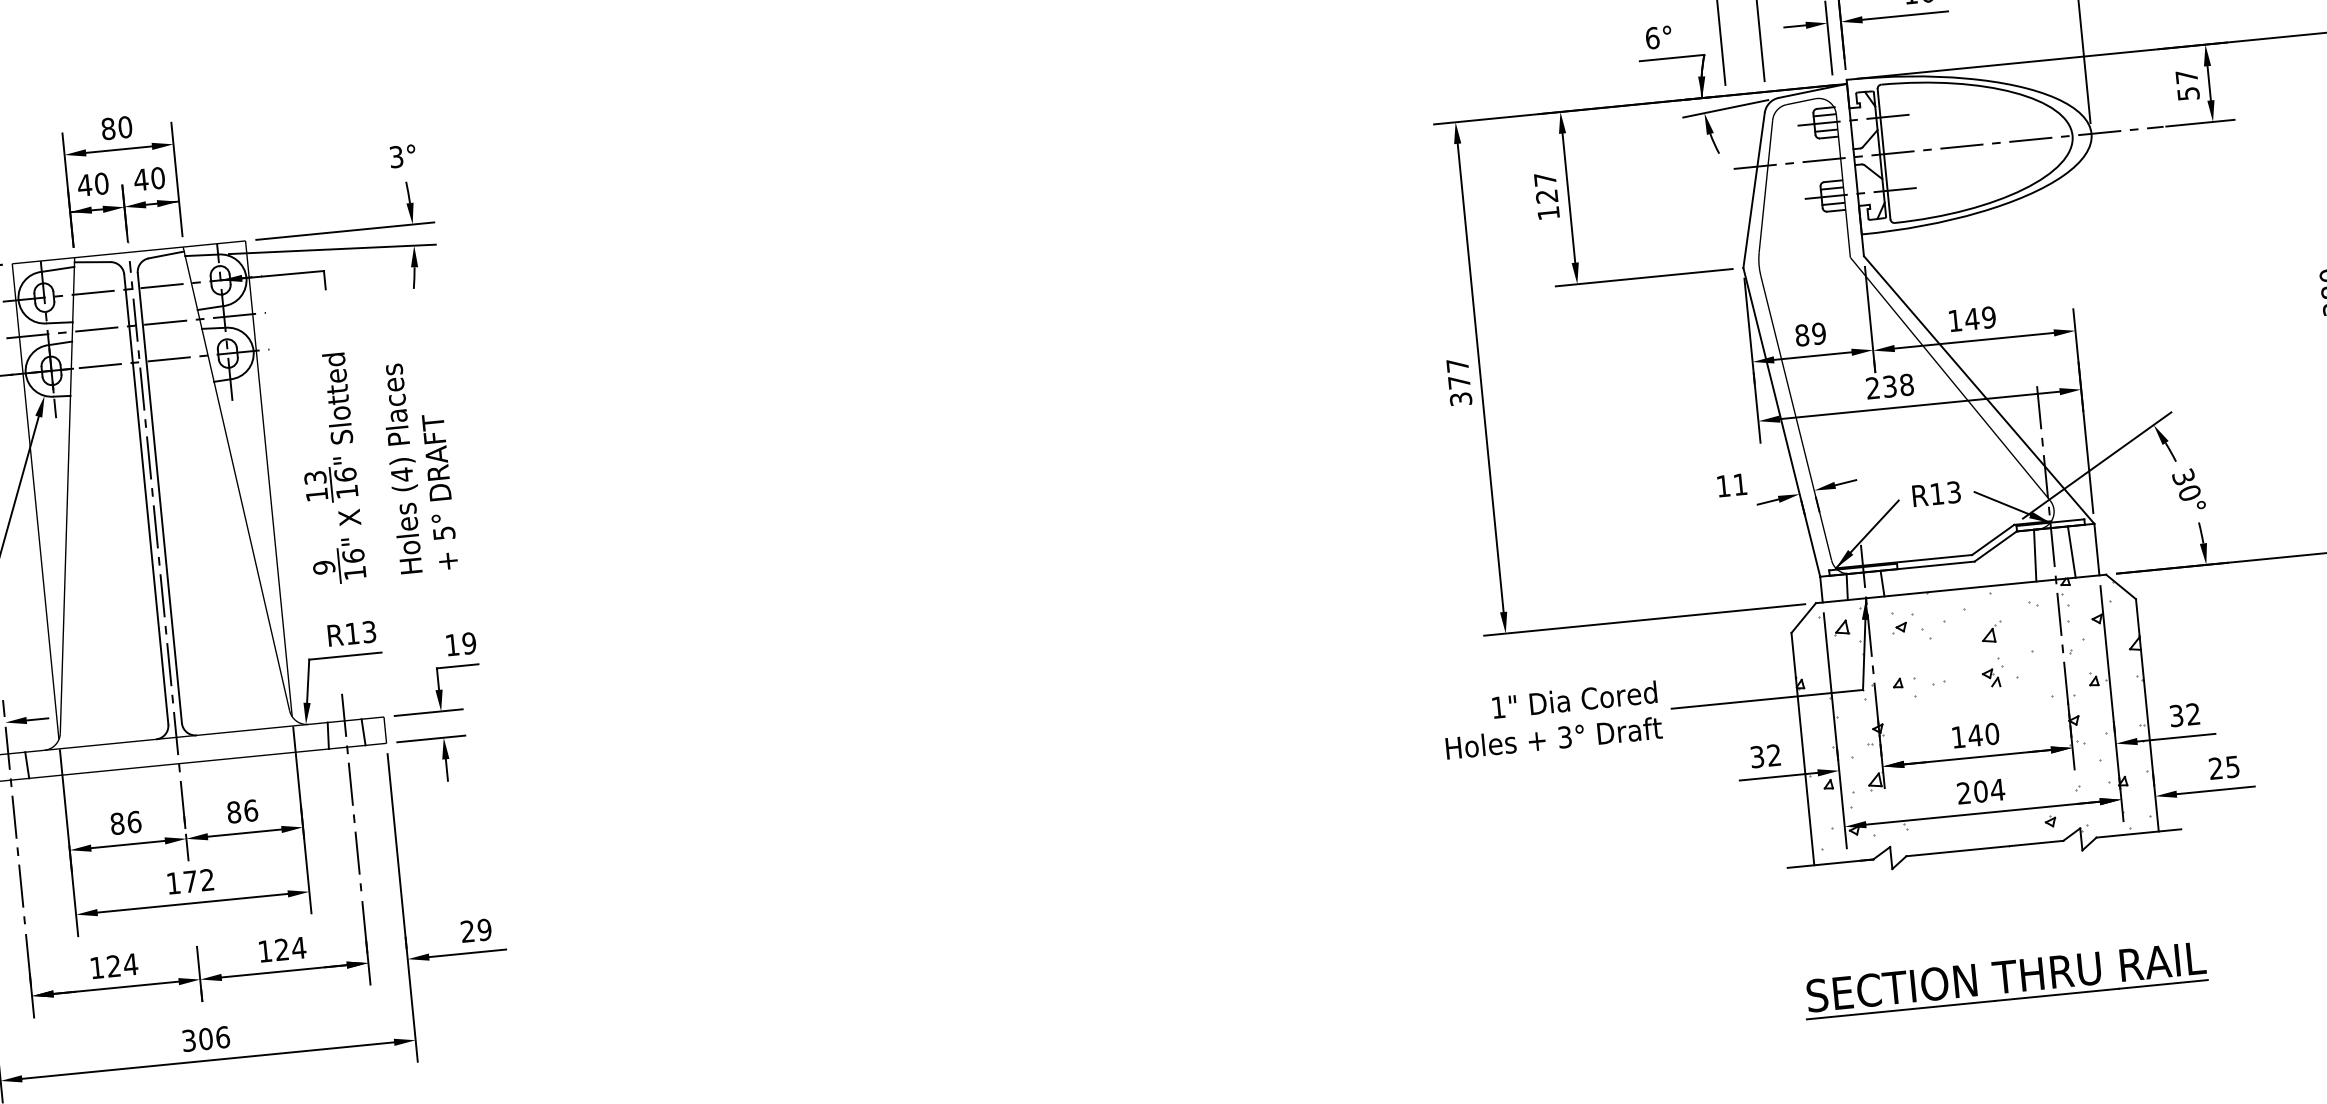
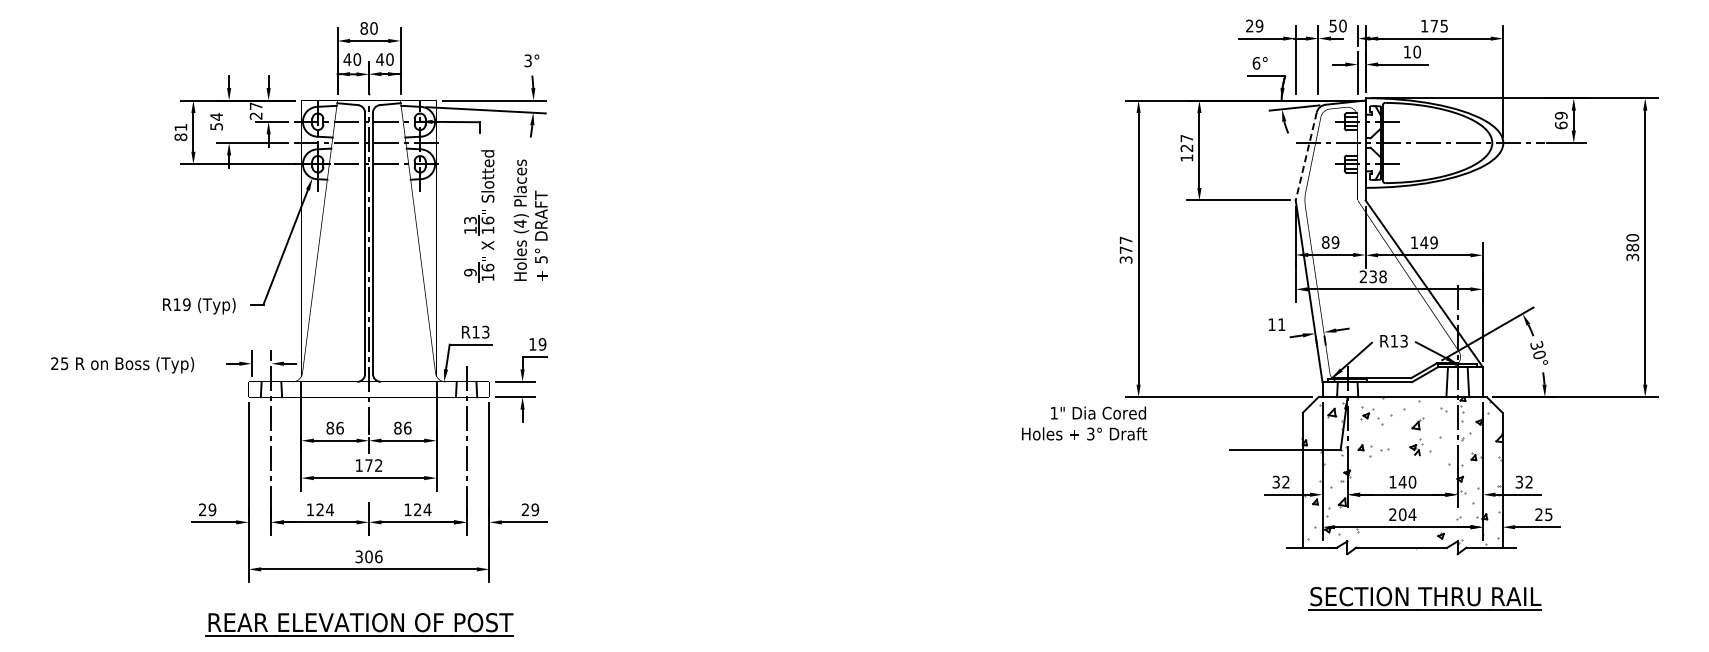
text: (2186, 85) -> (1560, 120), 57 -> 69
line: (1754, 190) -> (1306, 156), solid -> dashed
part: (388, 463) -> (513, 216), moved
text: (1552, 720) -> (1084, 423), moved
part: (2004, 980) -> (1424, 598), moved

